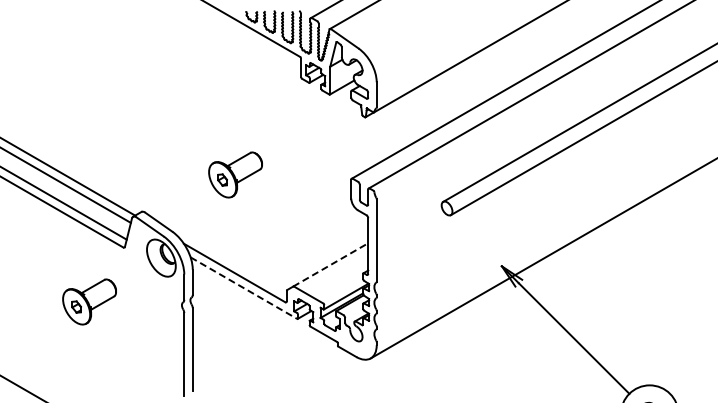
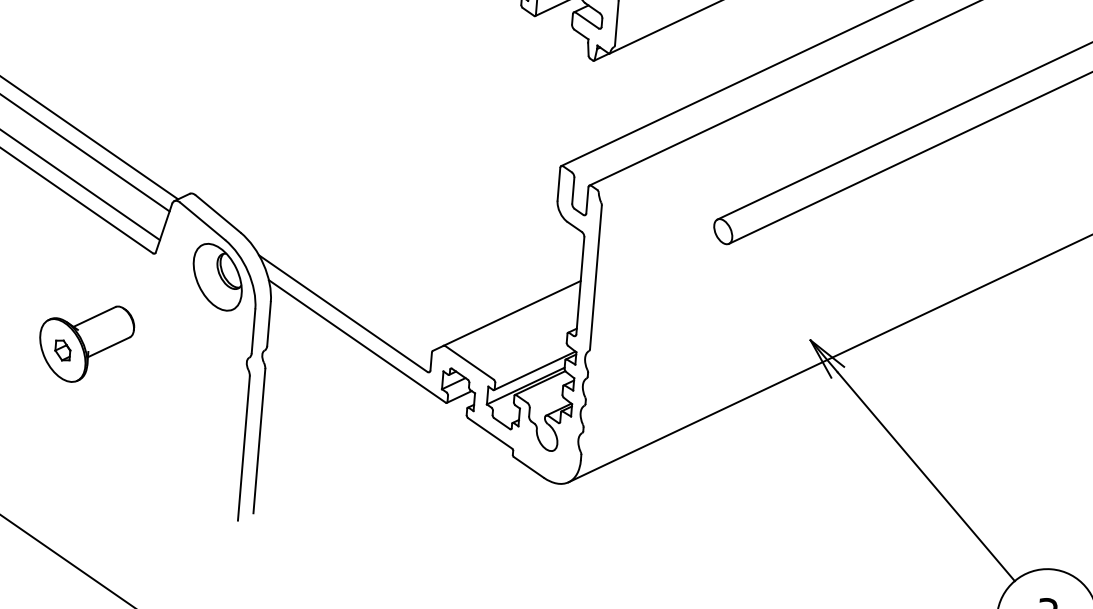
part: (235, 174) -> (359, 141), removed
line: (331, 264) -> (513, 312), dashed -> solid
line: (244, 288) -> (358, 342), dashed -> solid

